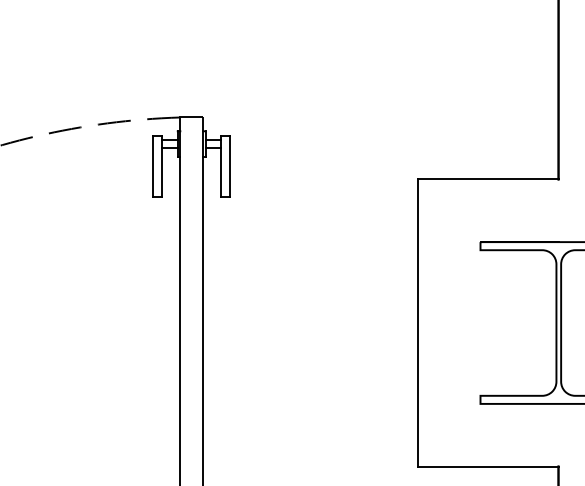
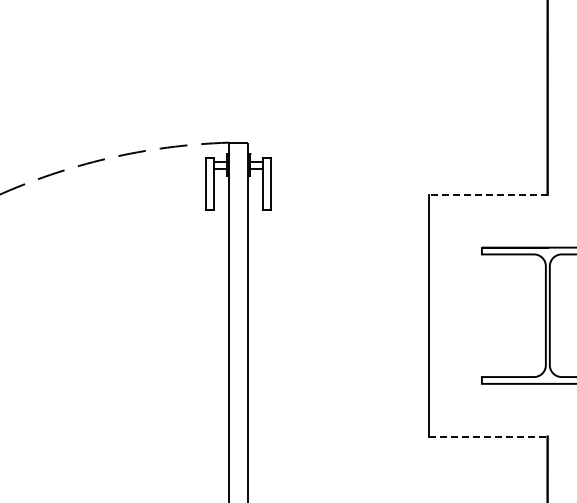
line: (487, 179) -> (487, 194), solid -> dashed
line: (488, 466) -> (488, 436), solid -> dashed

